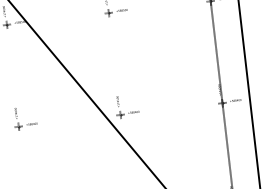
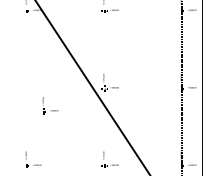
part: (26, 117) -> (50, 105), moved

